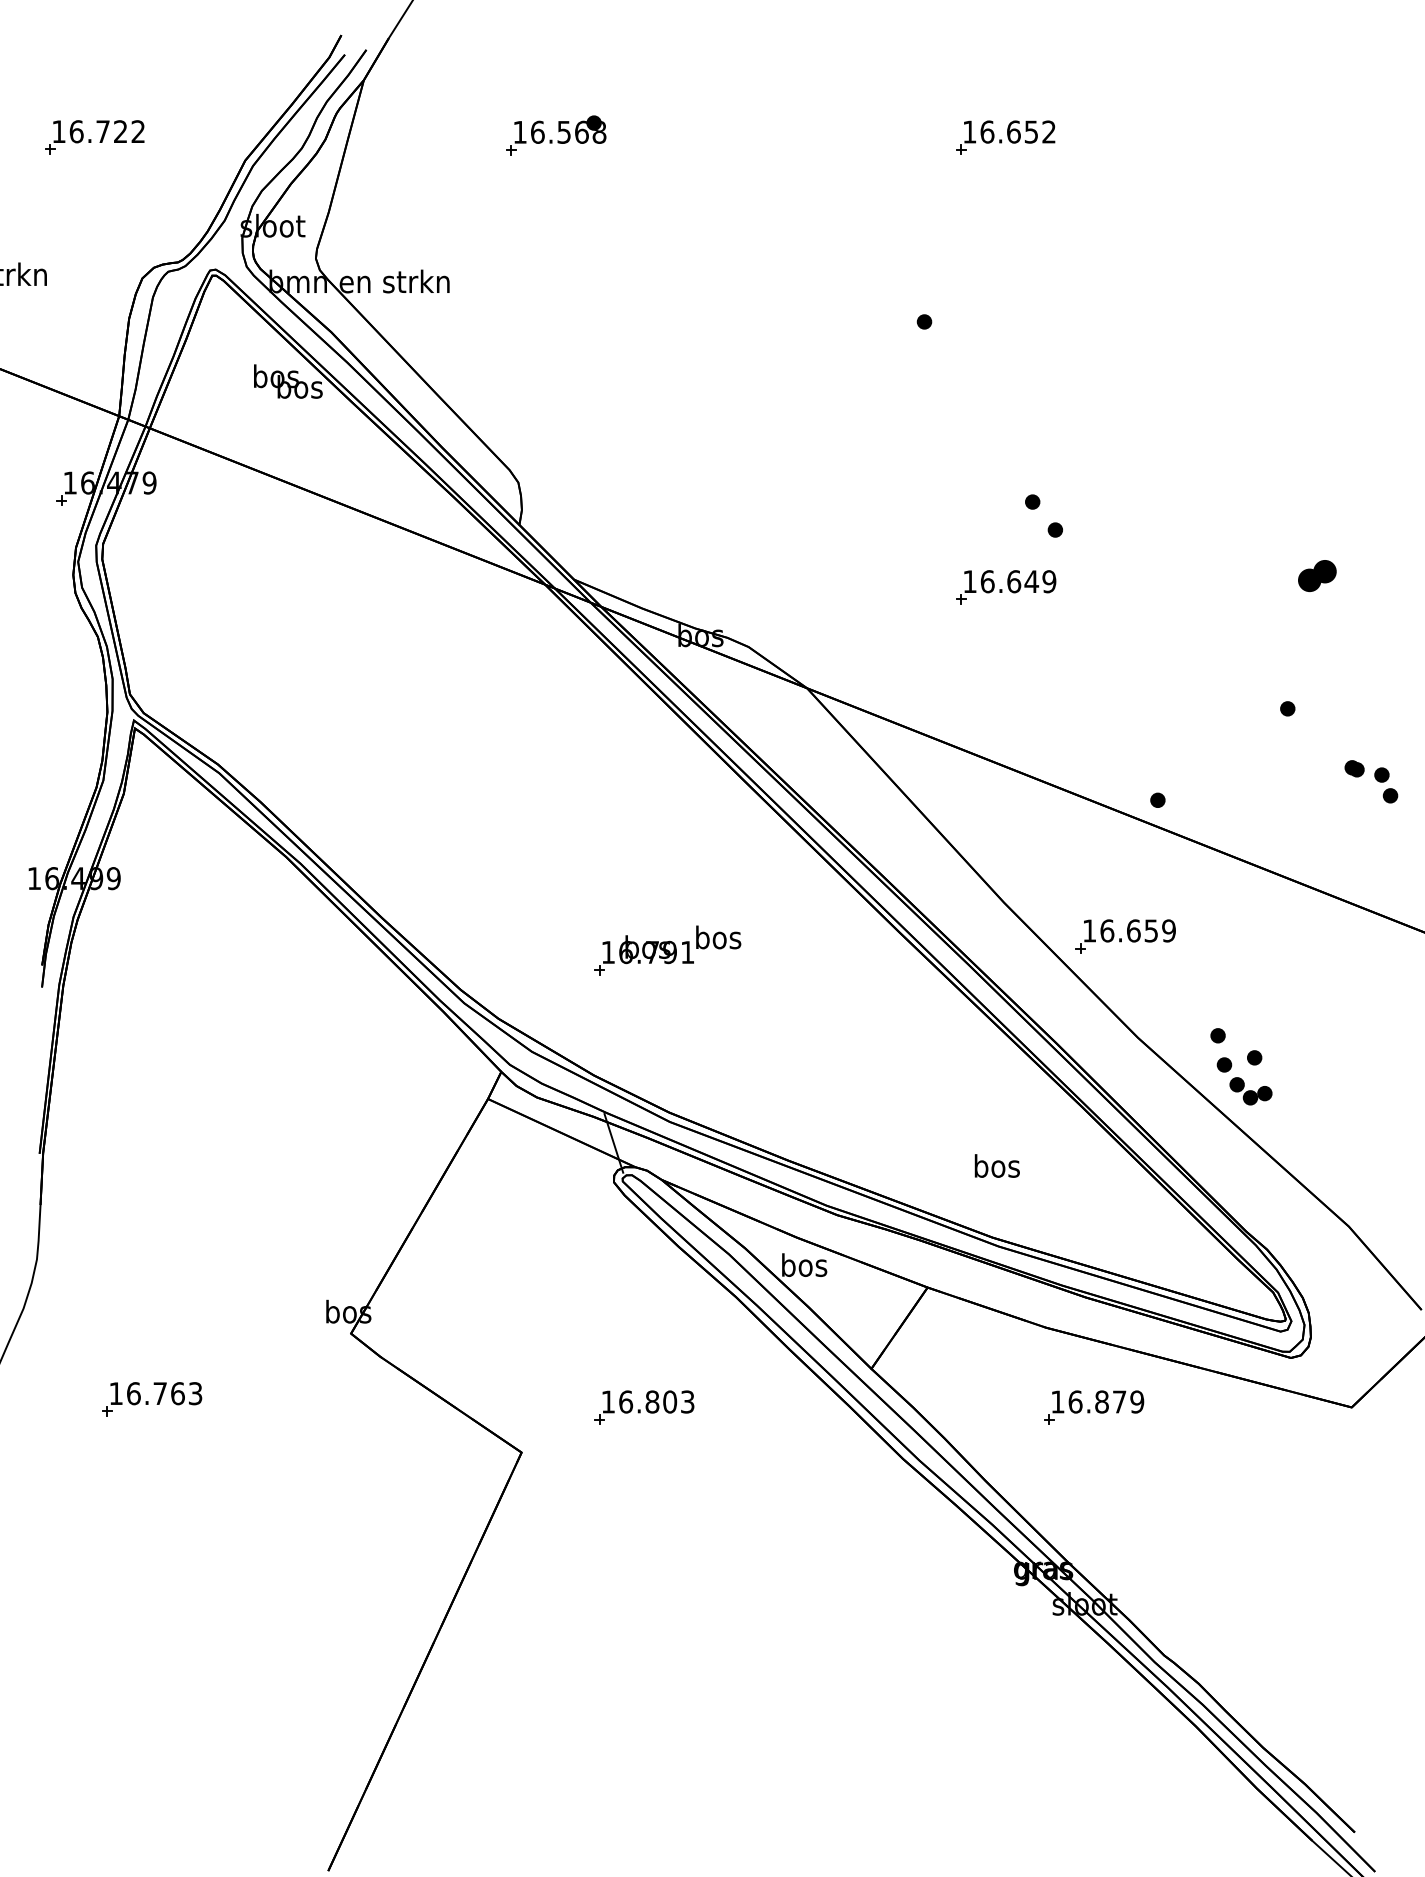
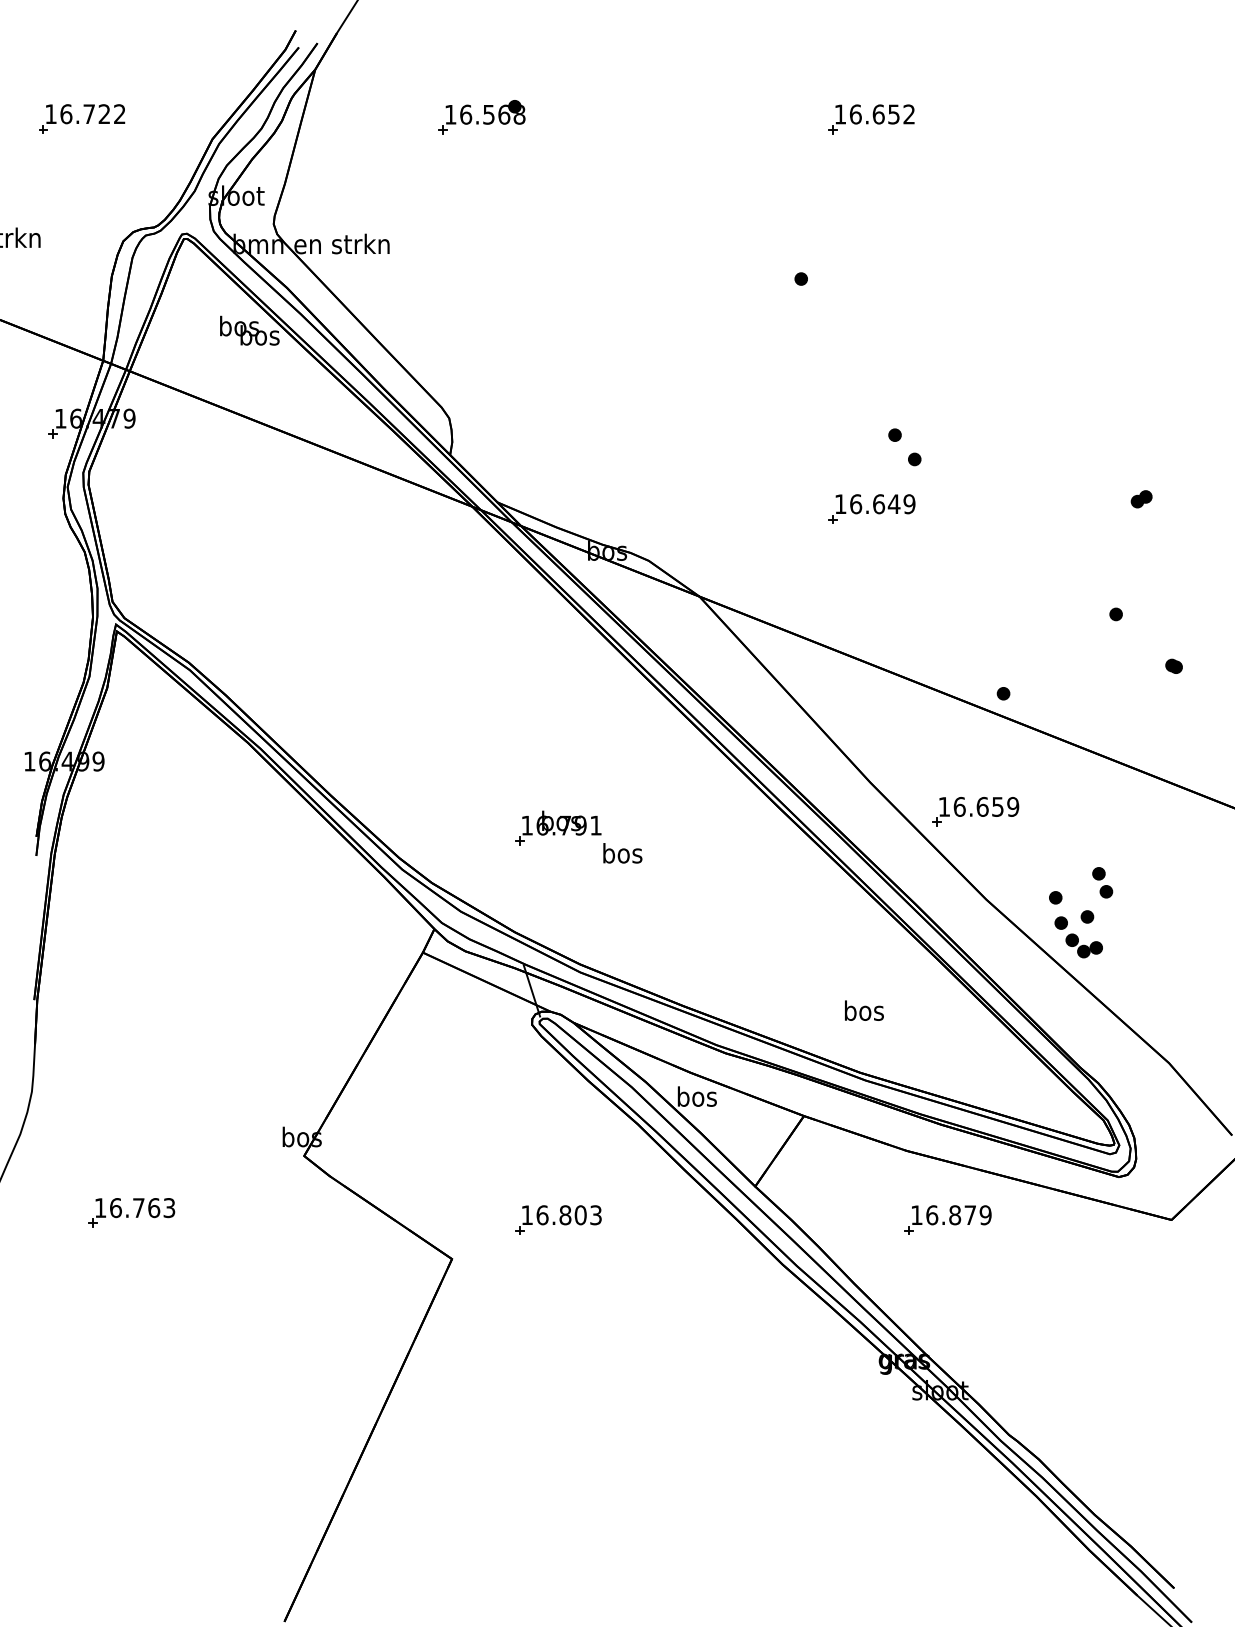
part: (1316, 575) -> (1141, 498), size x0.62
part: (1386, 785) -> (1102, 882), moved
text: (718, 937) -> (622, 853), moved

